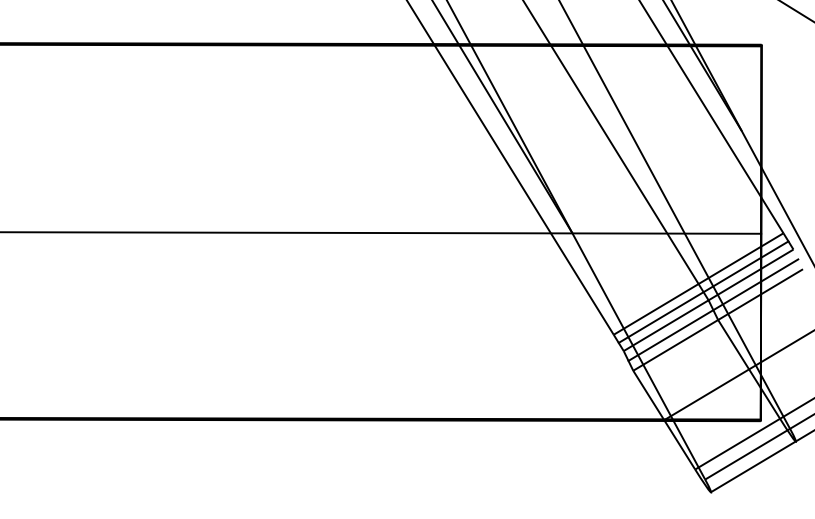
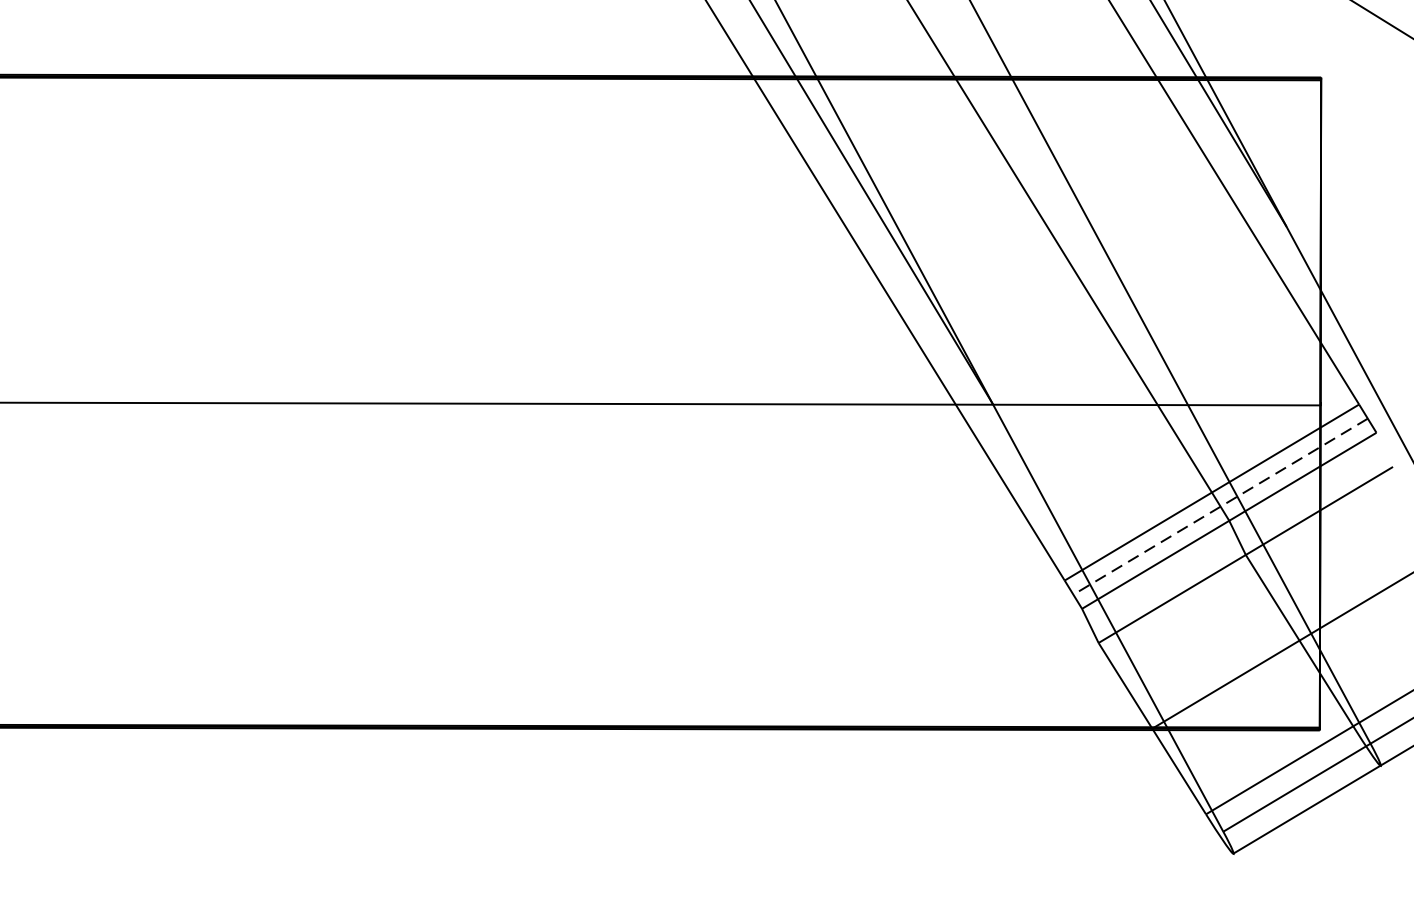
line: (703, 292) -> (1220, 507), solid -> dashed
line: (713, 309) -> (1237, 536), removed

